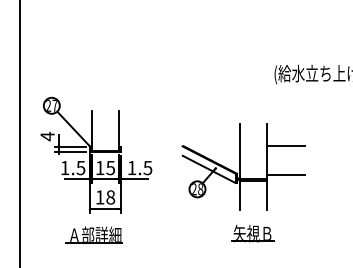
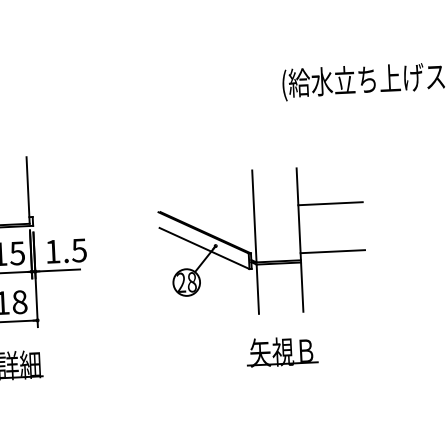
part: (243, 182) -> (262, 267), moved

